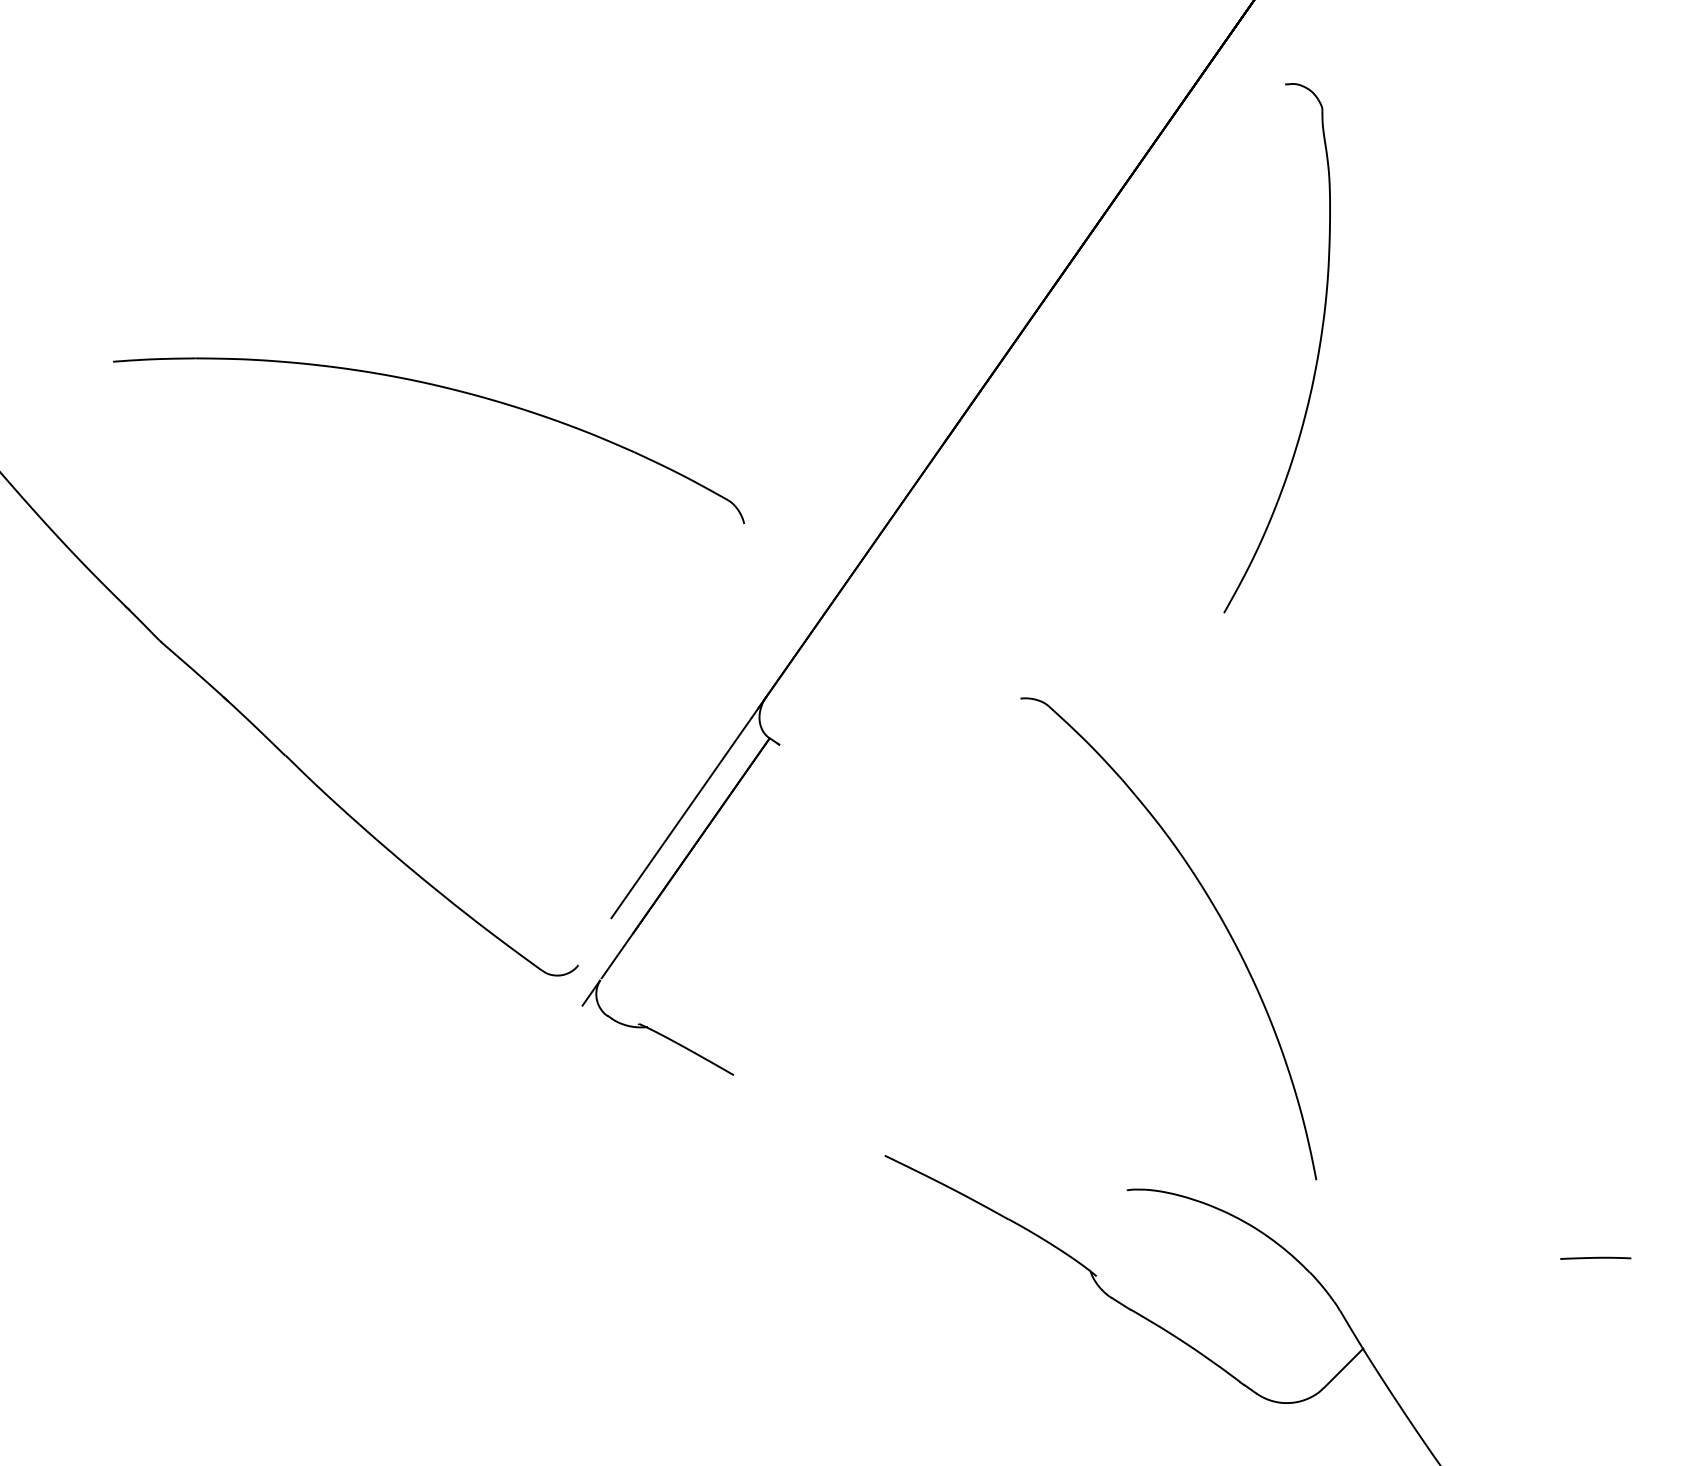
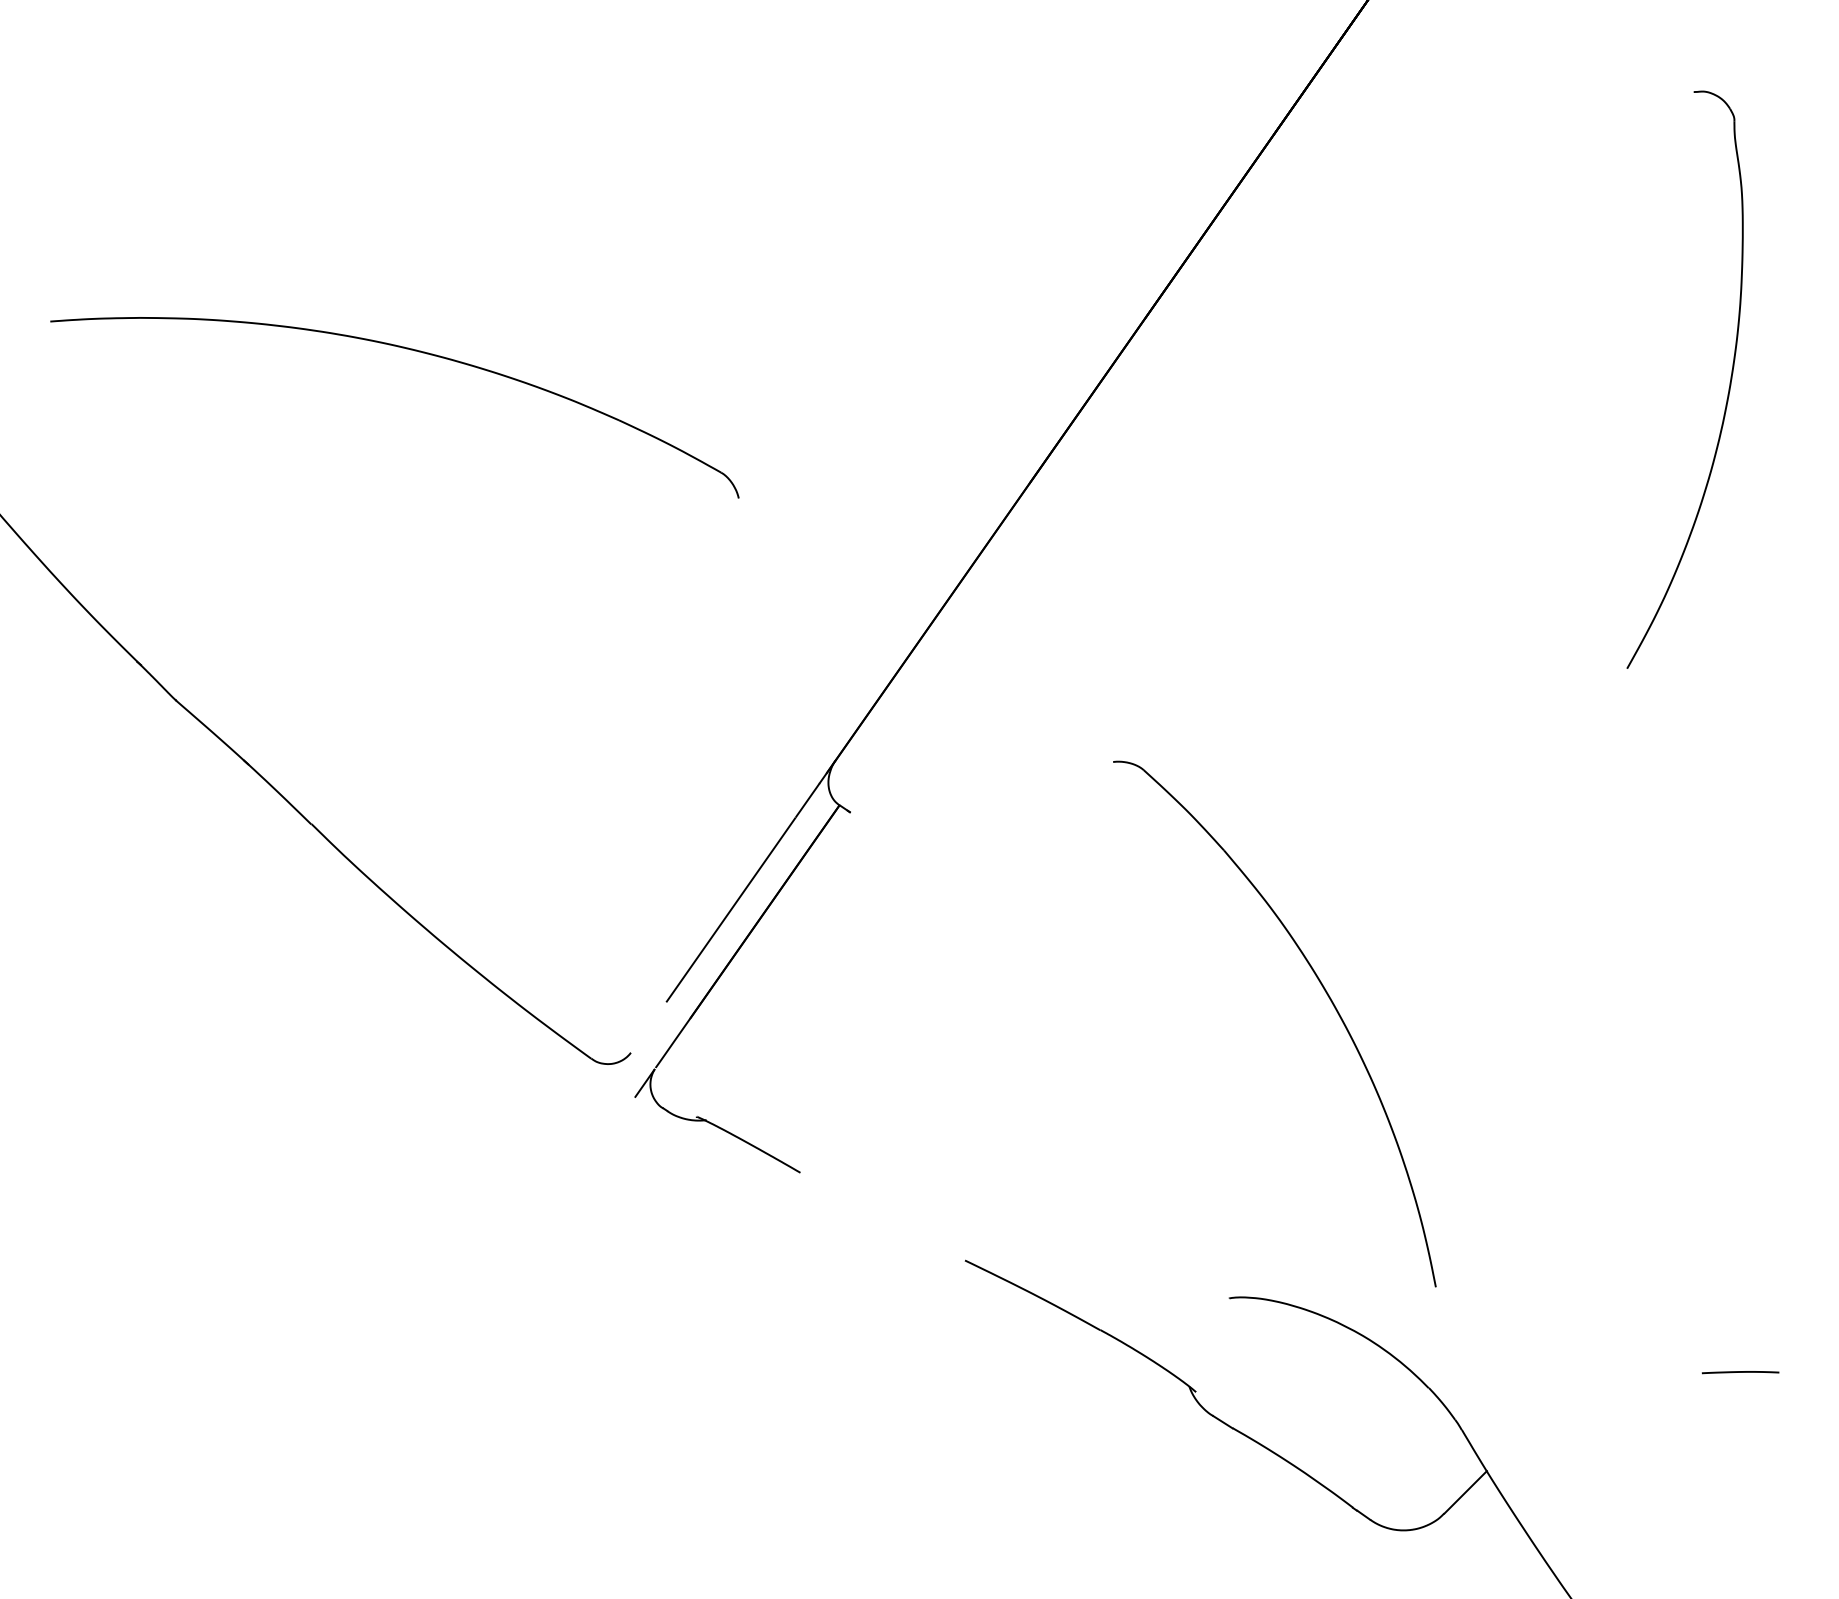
part: (1316, 356) -> (1728, 388), moved
part: (443, 388) -> (410, 350), moved

